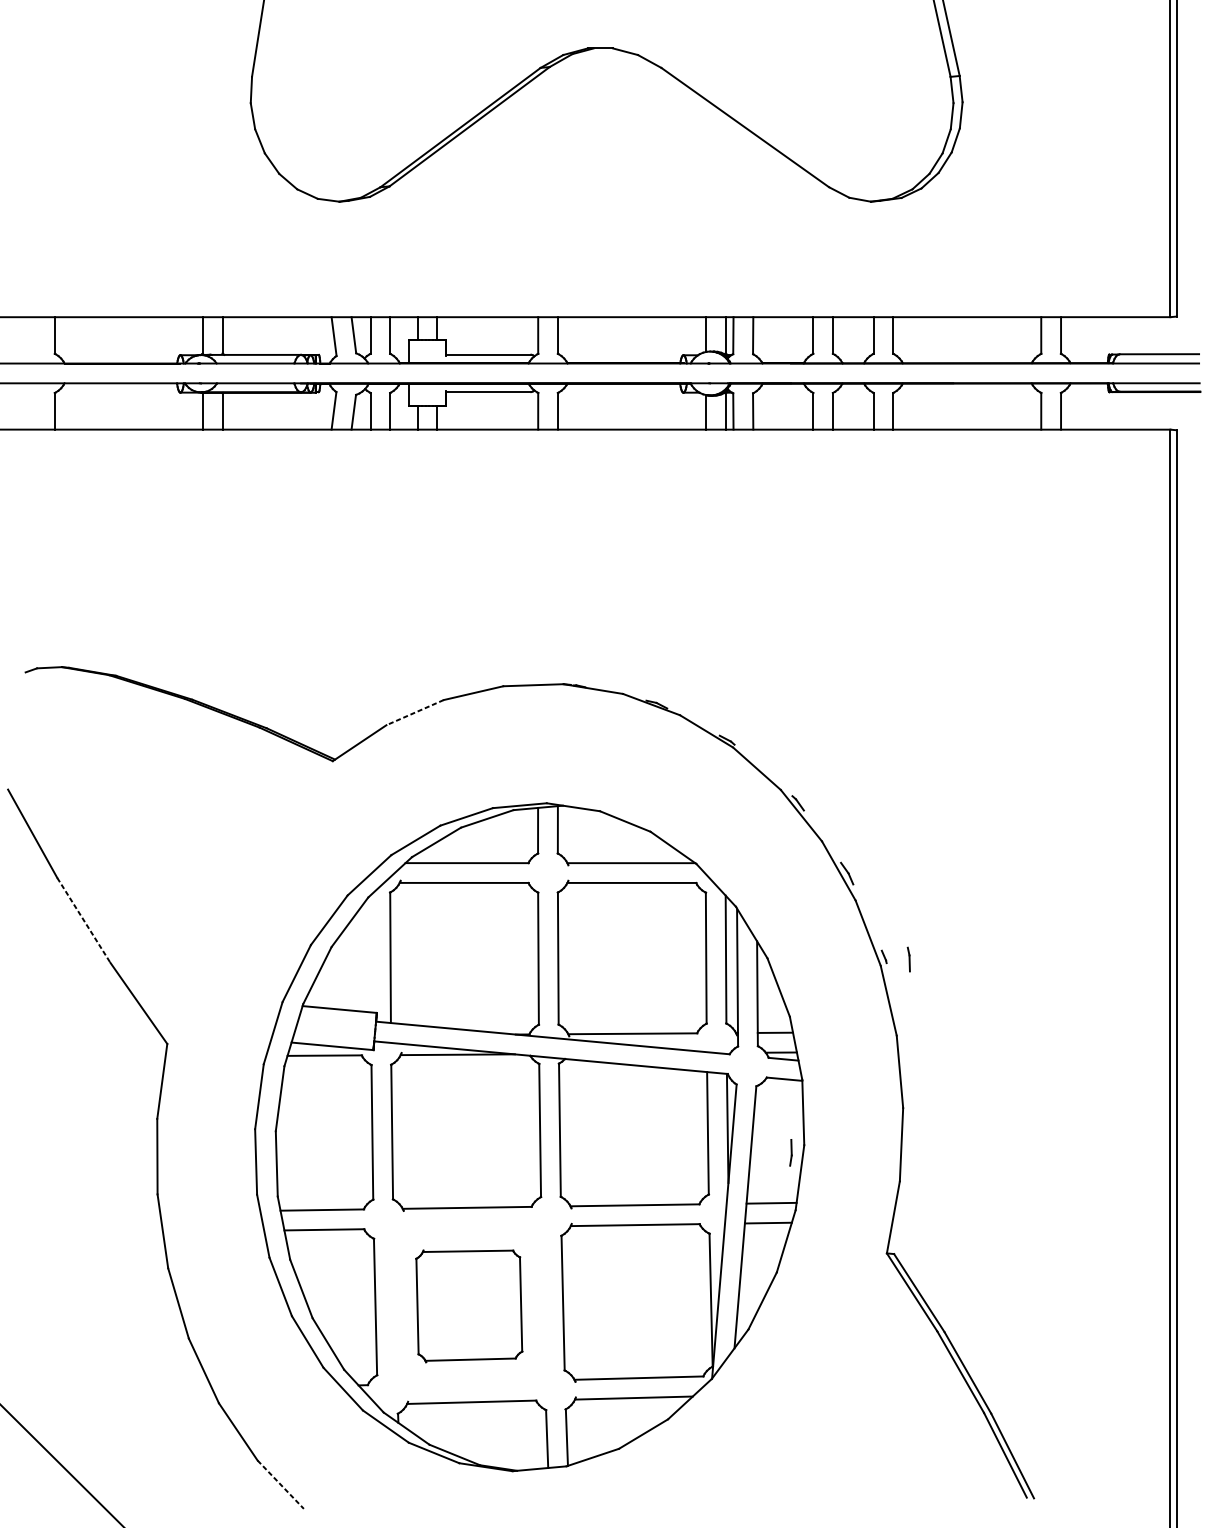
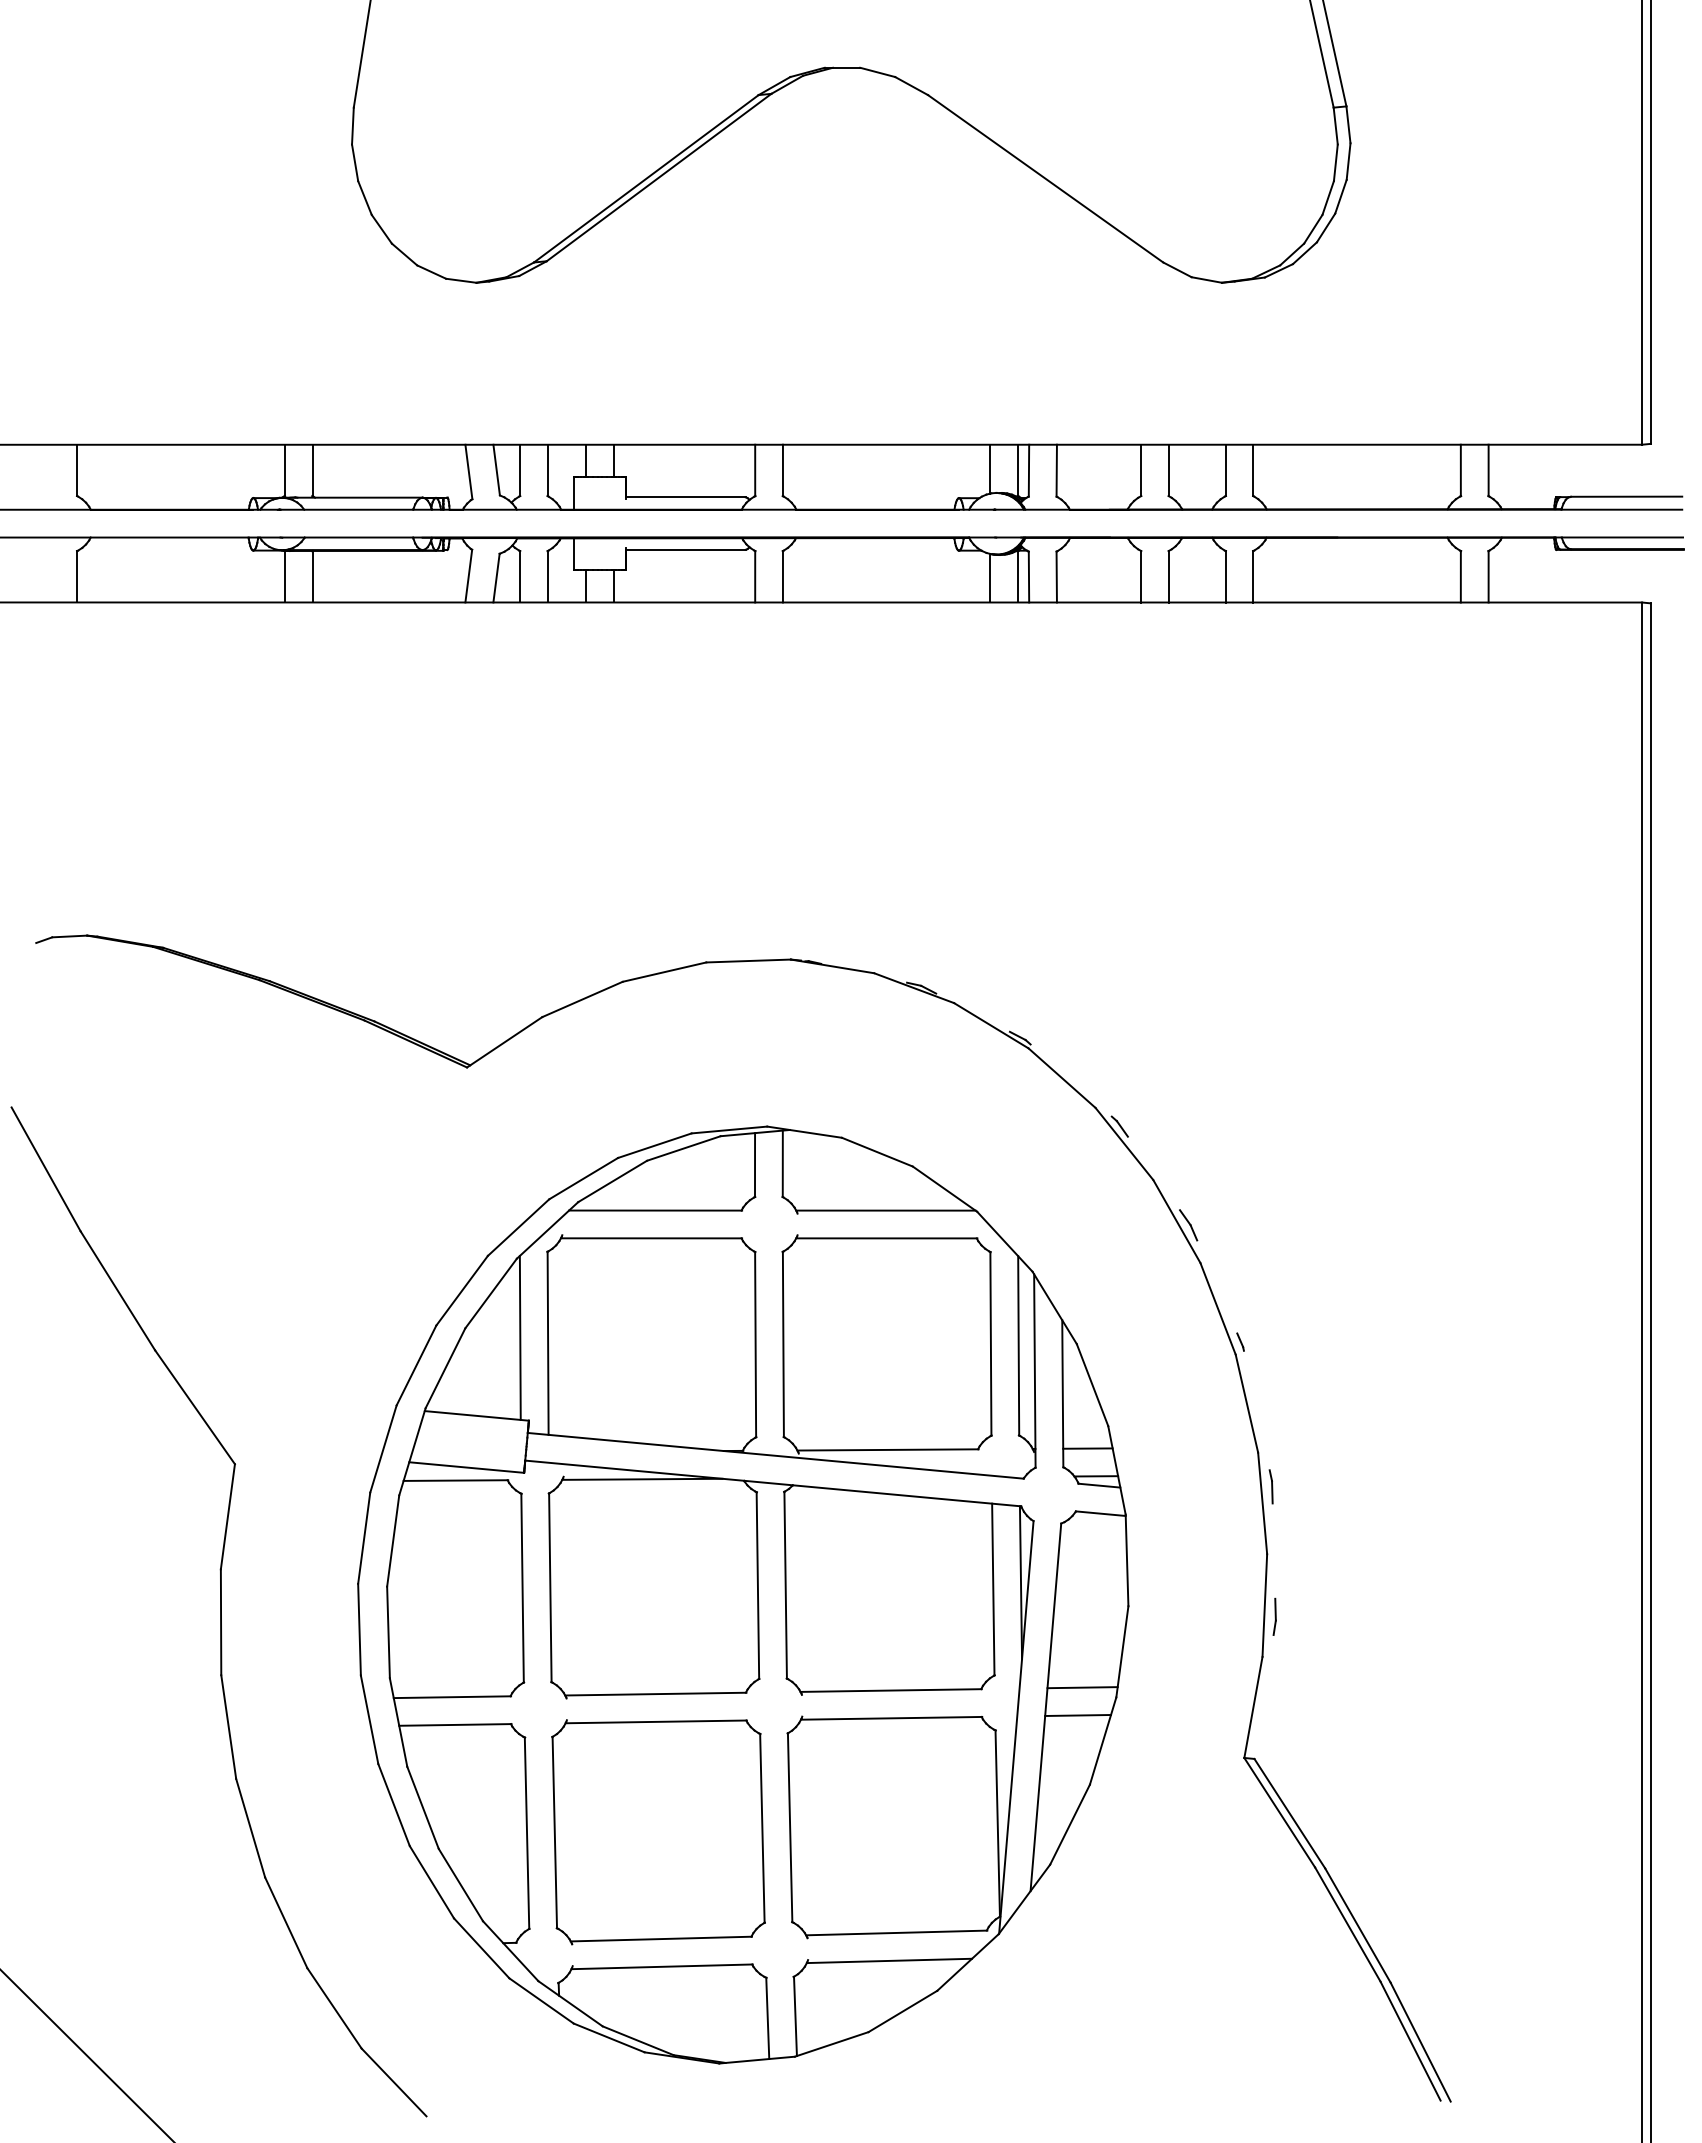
line: (415, 712) -> (582, 999), dashed -> solid
line: (84, 920) -> (118, 1291), dashed -> solid
line: (370, 953) -> (519, 1337), added
part: (908, 959) -> (1270, 1486), moved
line: (790, 1152) -> (1274, 1616), moved
part: (469, 1306) -> (658, 1832), size x1.43
line: (281, 1484) -> (394, 2082), dashed -> solid

